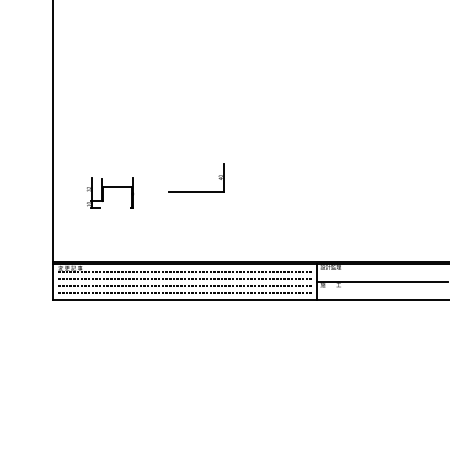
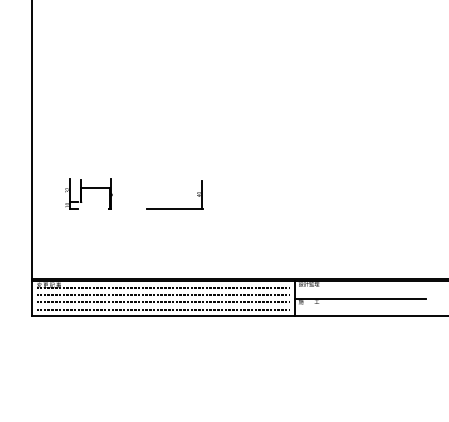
part: (109, 192) -> (87, 193), moved

